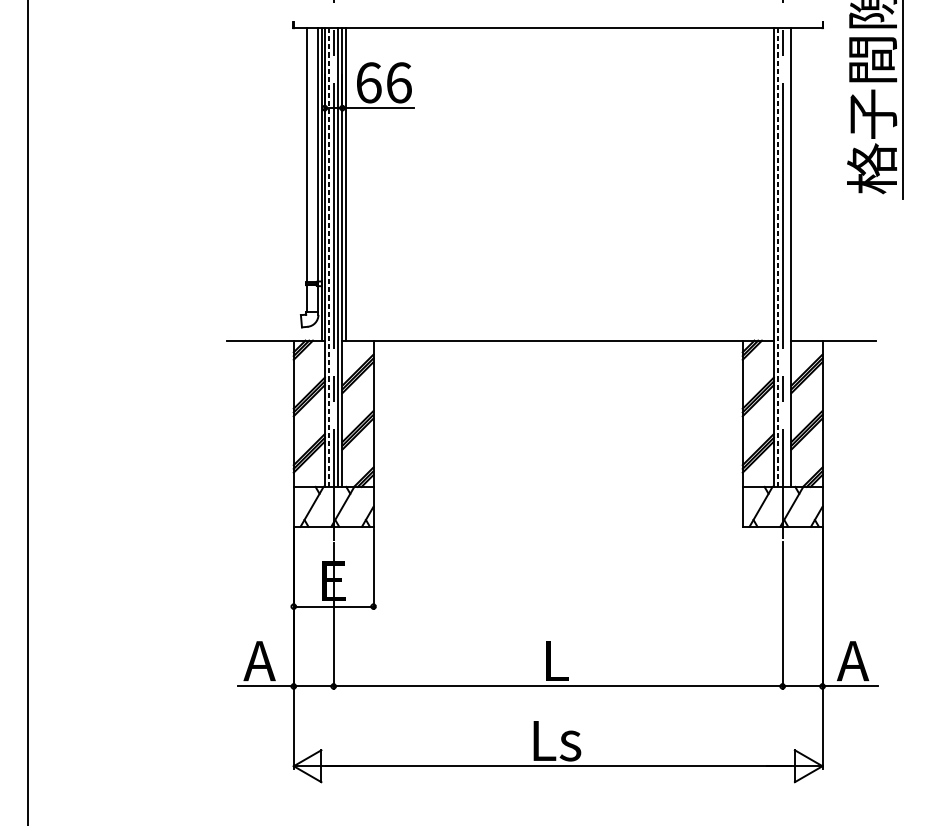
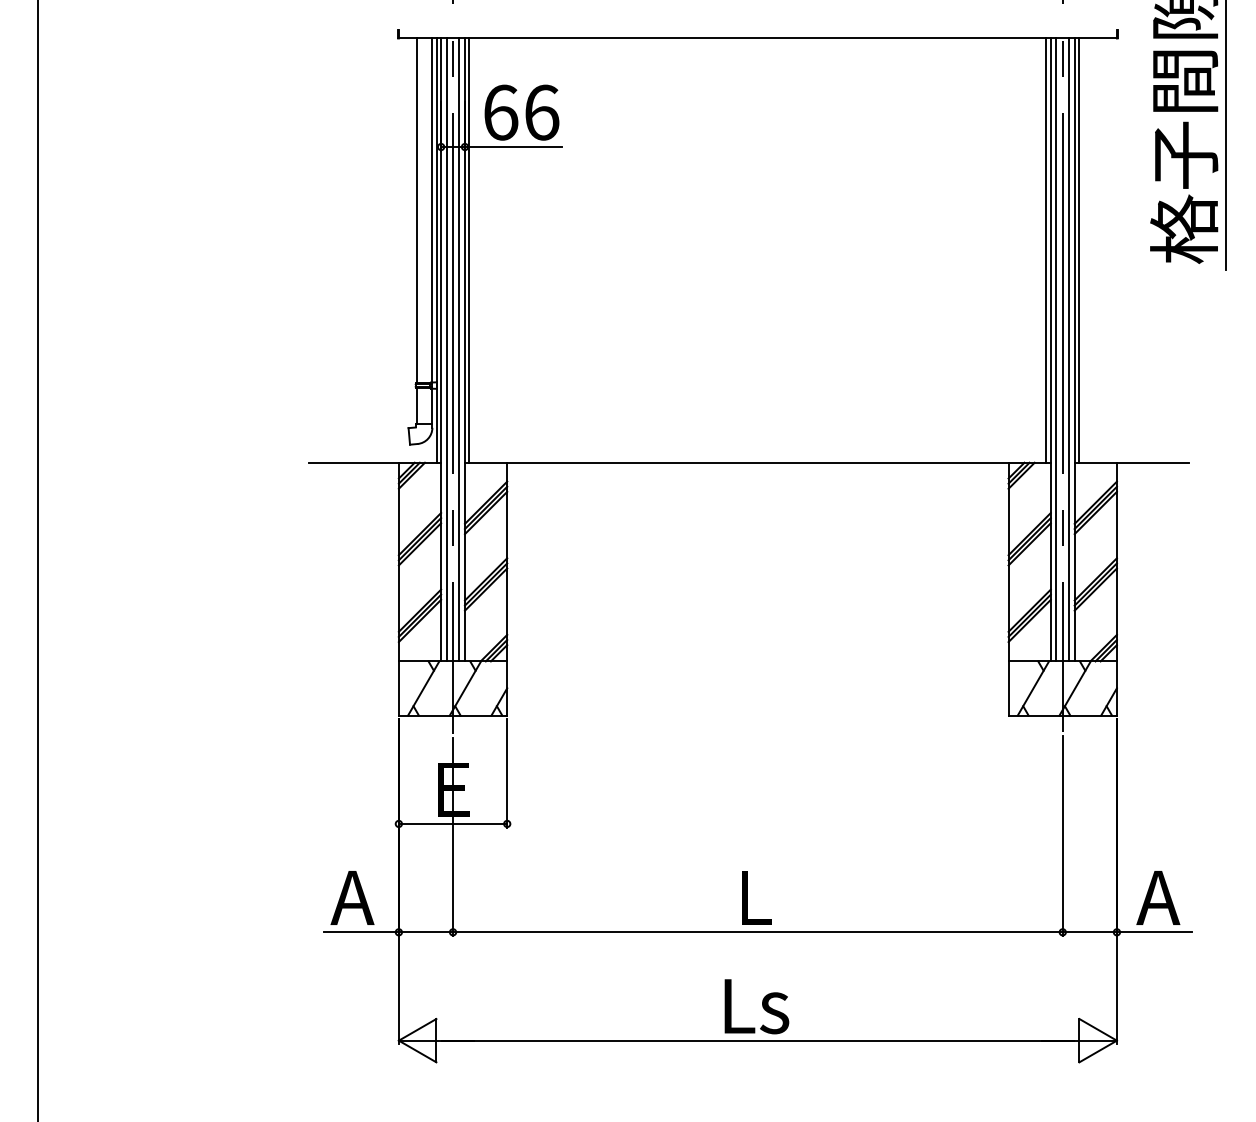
line: (770, 184) -> (1046, 250), added
line: (794, 184) -> (1079, 250), added
line: (328, 257) -> (446, 349), dashed -> solid
line: (778, 257) -> (1056, 349), dashed -> solid
line: (787, 257) -> (1069, 349), added

